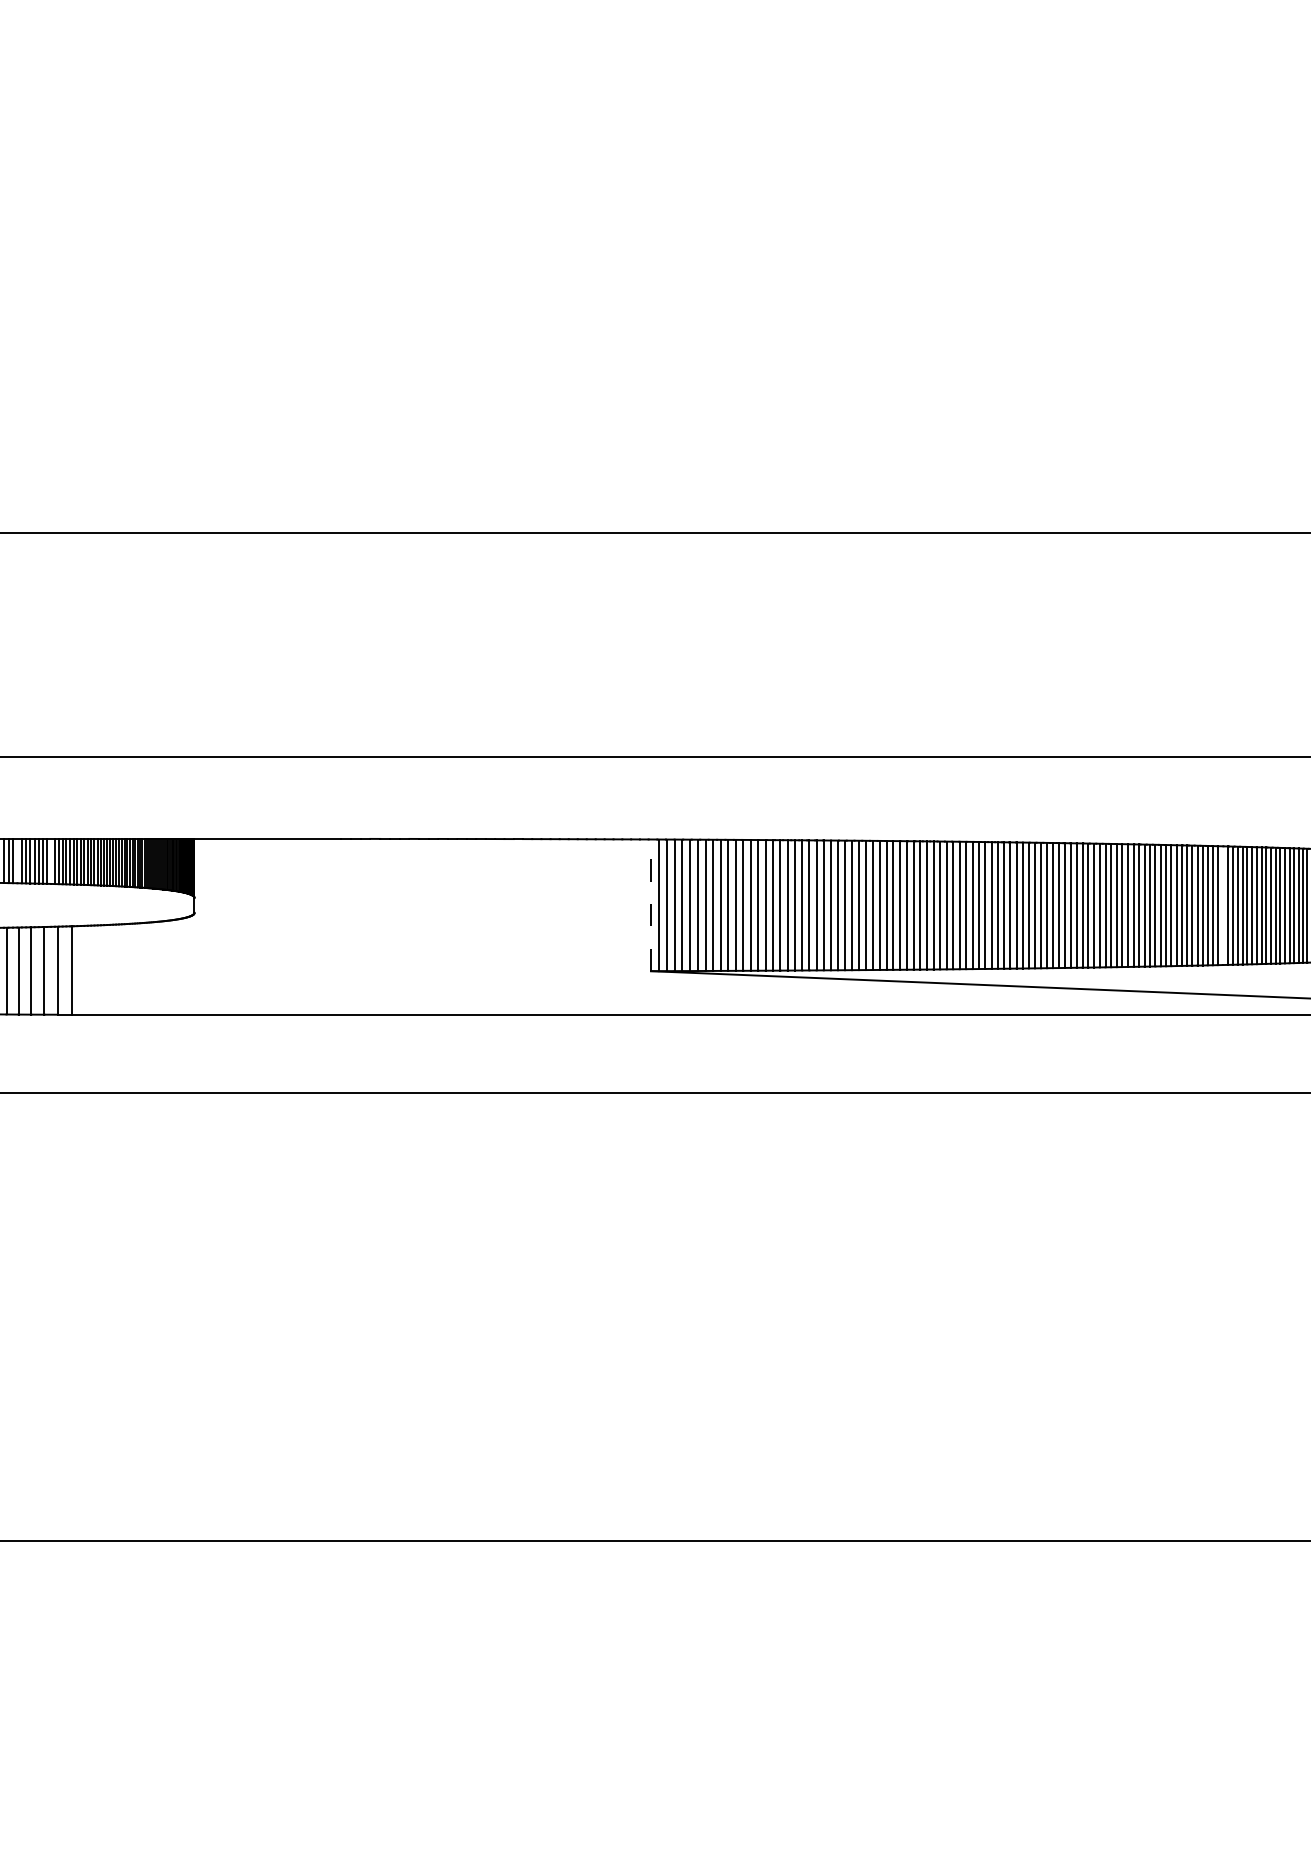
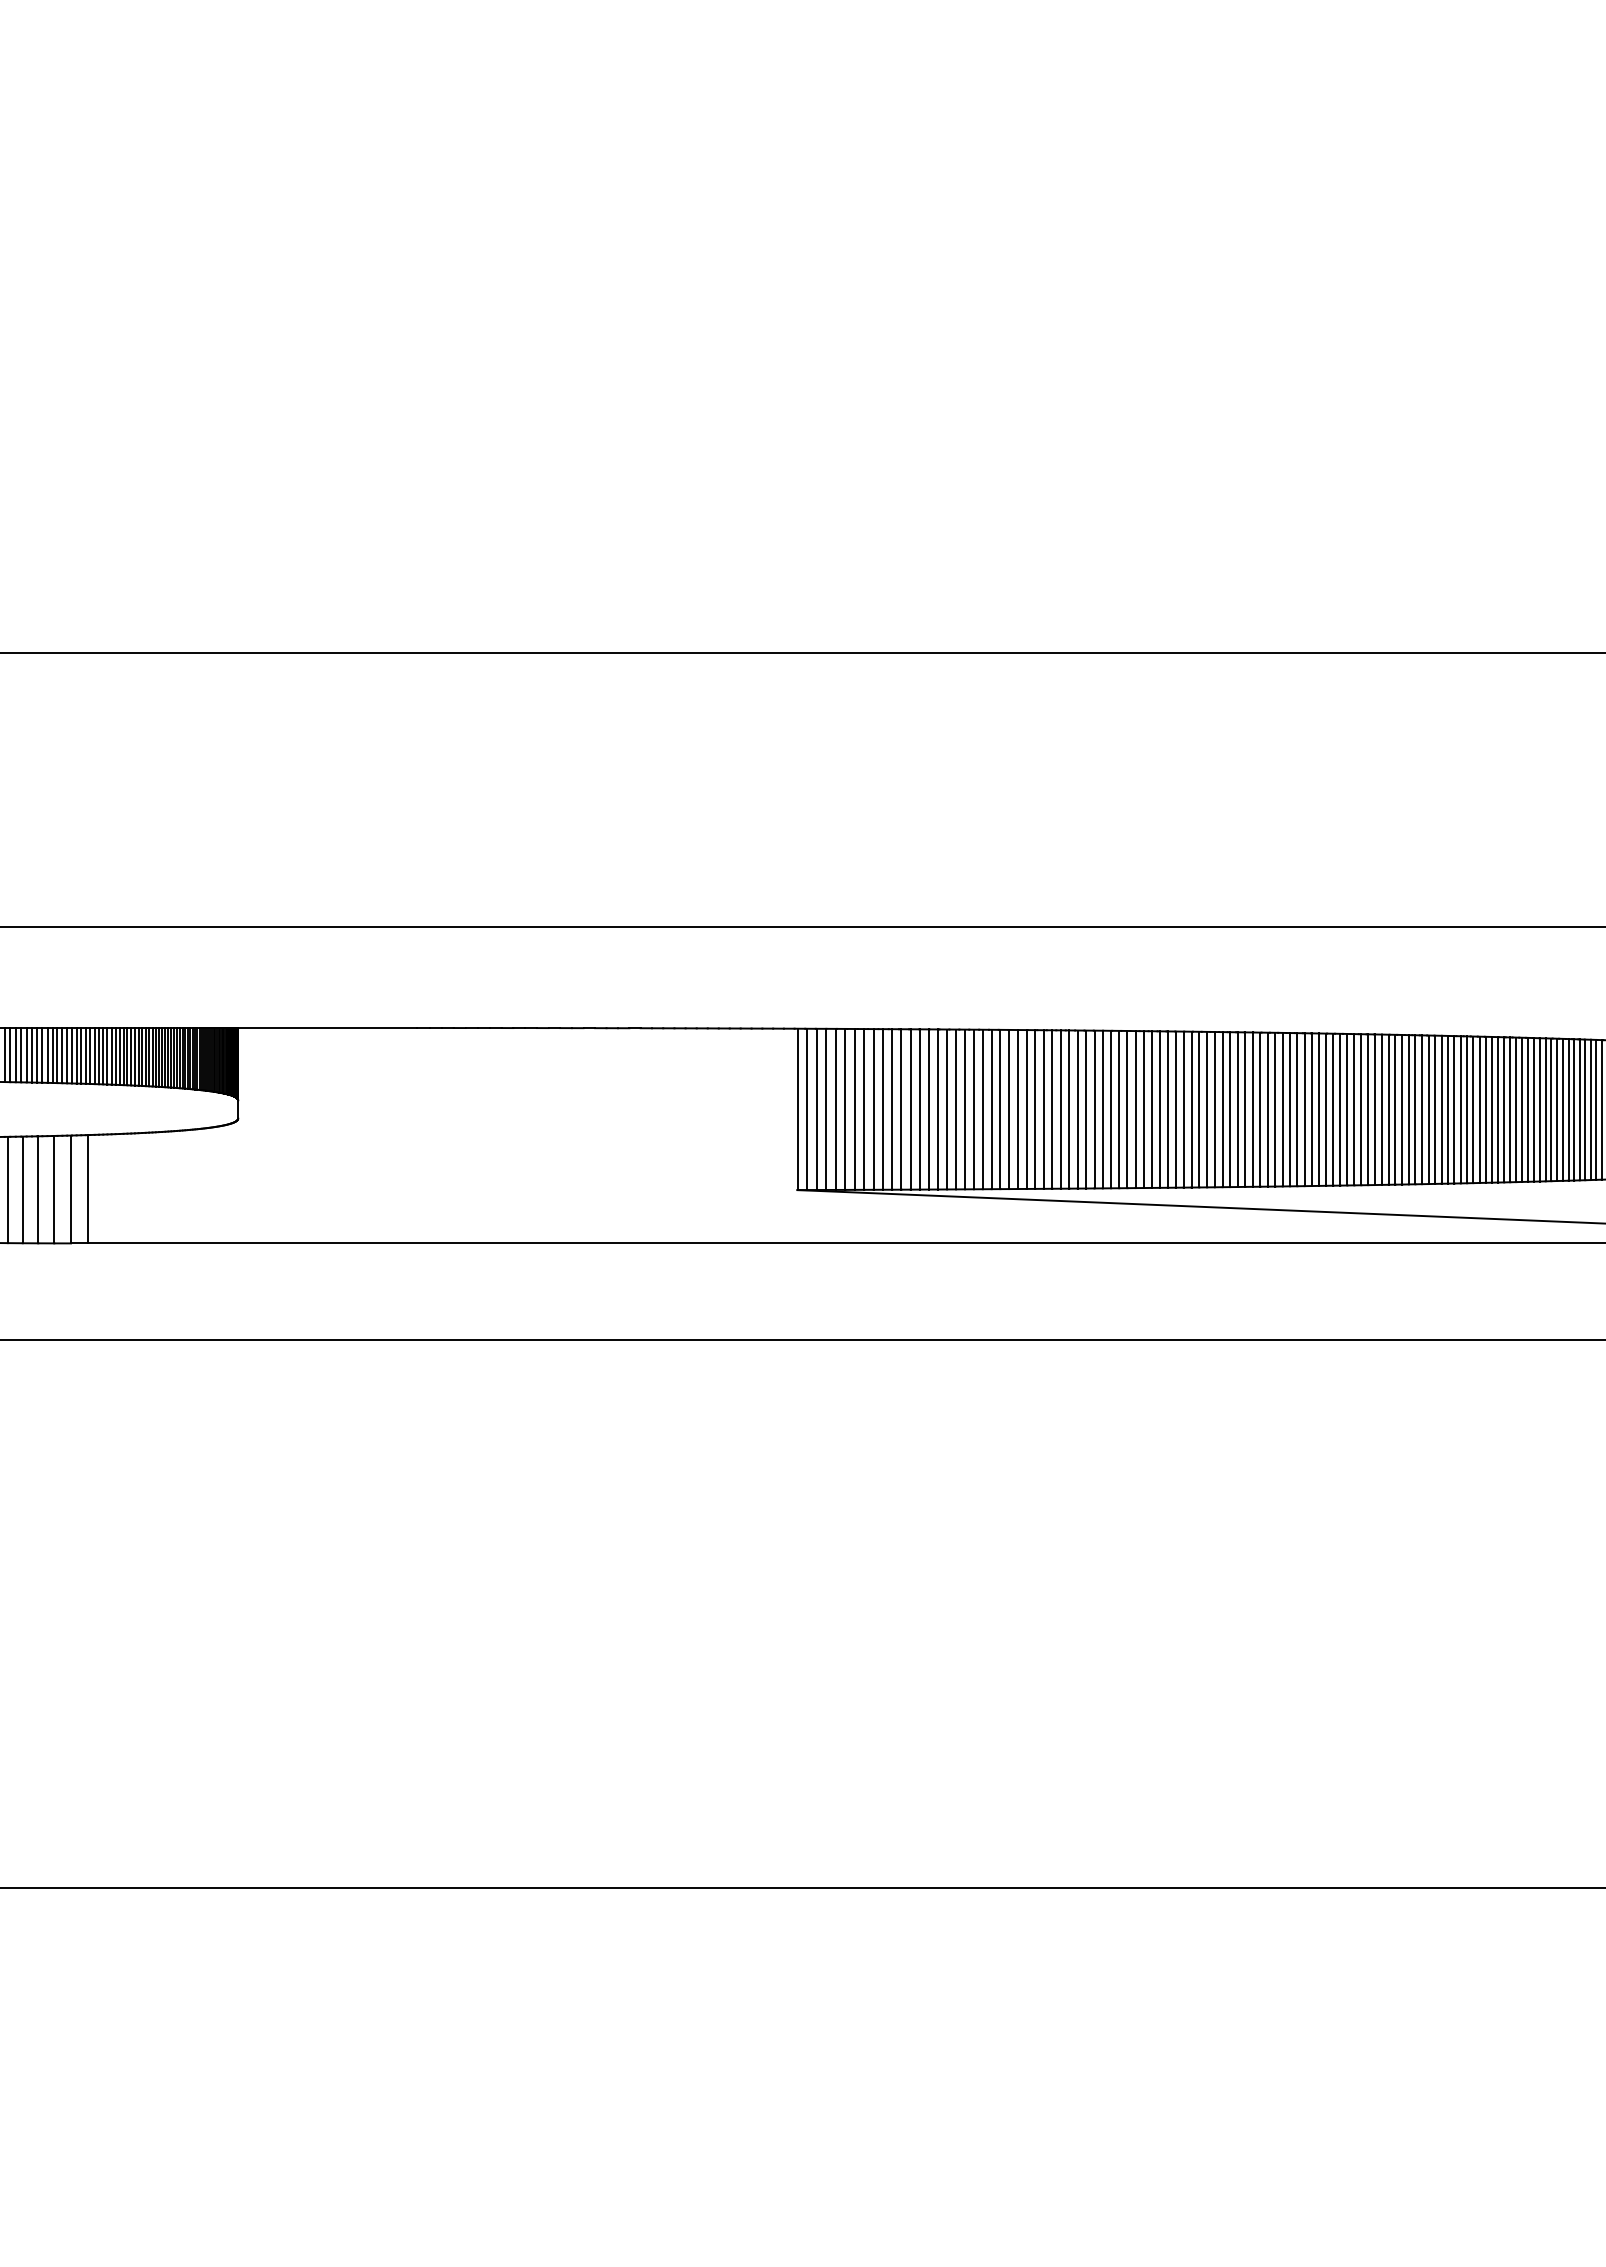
line: (17, 861) -> (21, 1055), added
line: (51, 861) -> (62, 1055), added
line: (651, 905) -> (797, 1109), dashed -> solid
line: (1223, 905) -> (1498, 1109), added

